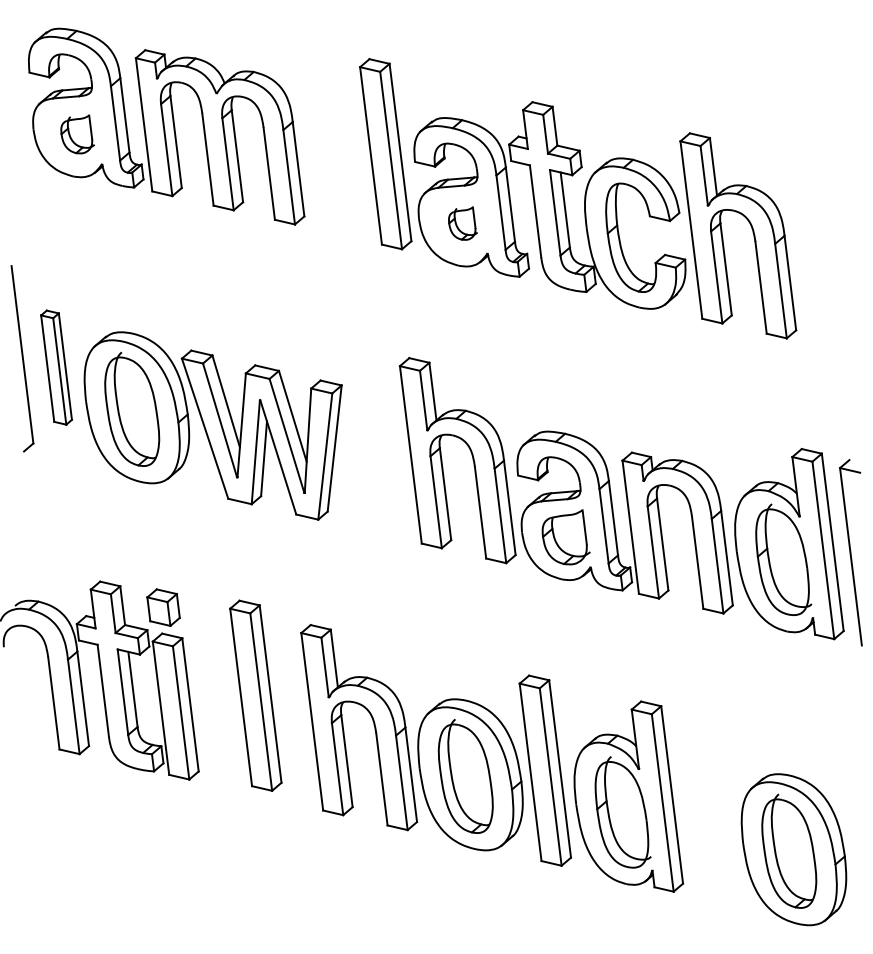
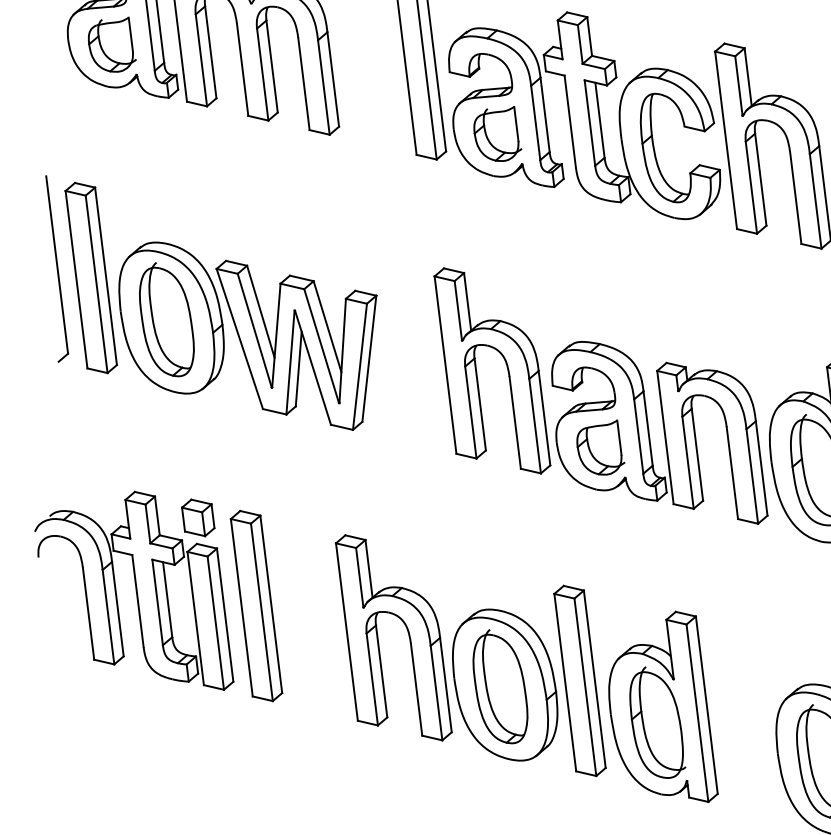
part: (77, 134) -> (112, 44), size x1.43
part: (462, 223) -> (497, 133), size x1.67
part: (56, 367) -> (91, 277), size x1.67
part: (255, 695) -> (256, 605), moved

